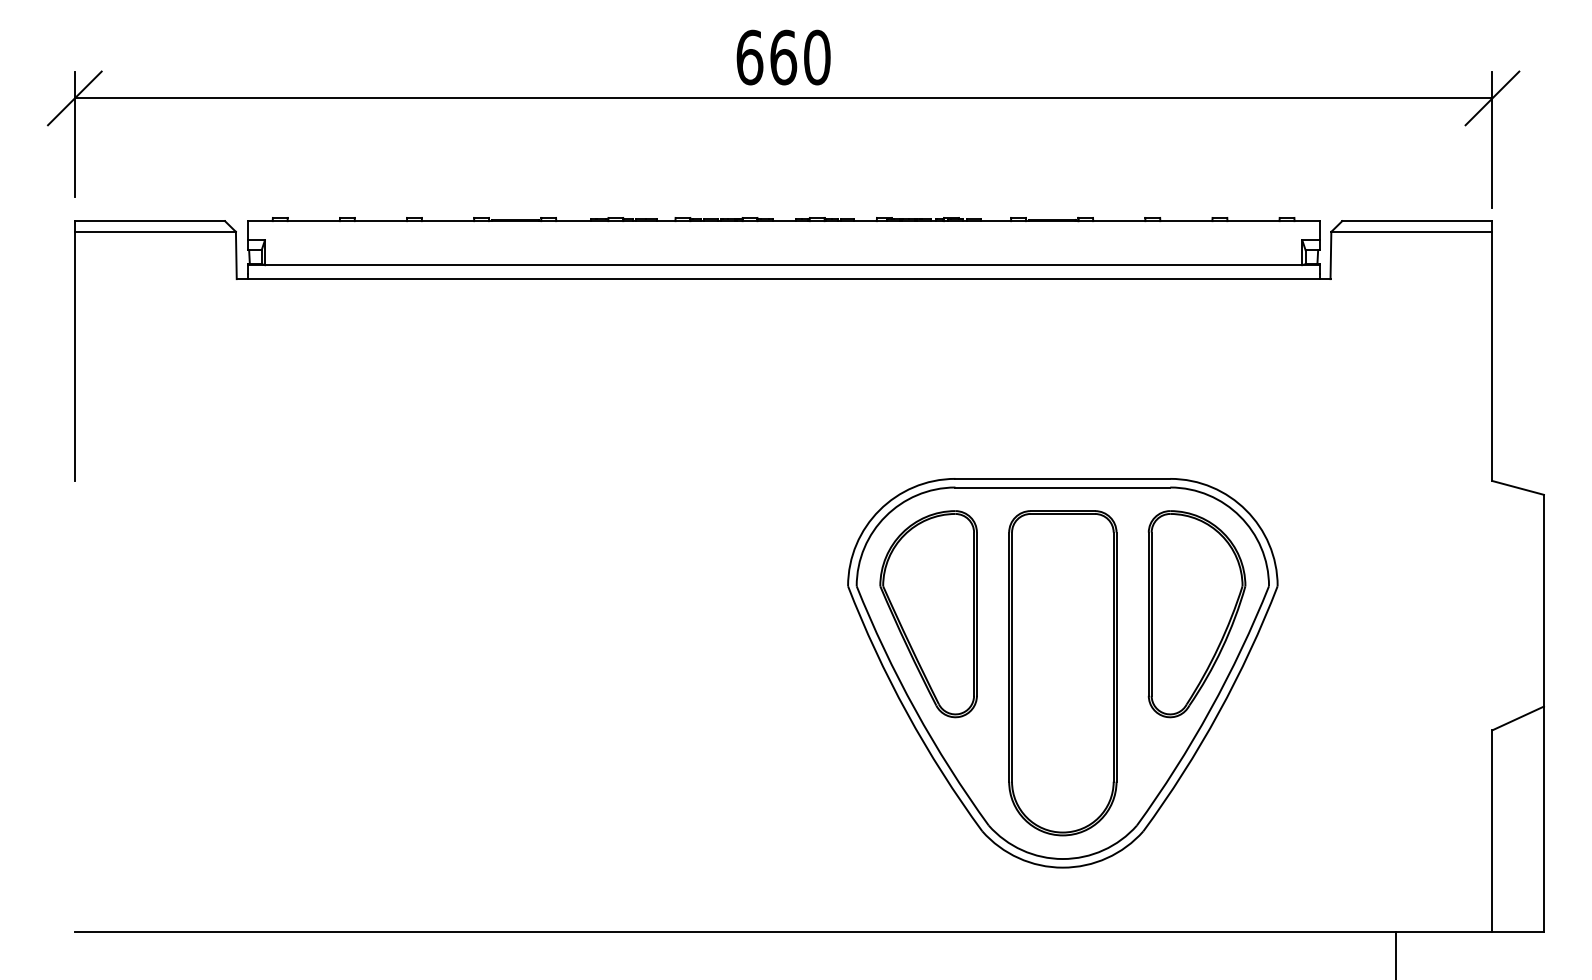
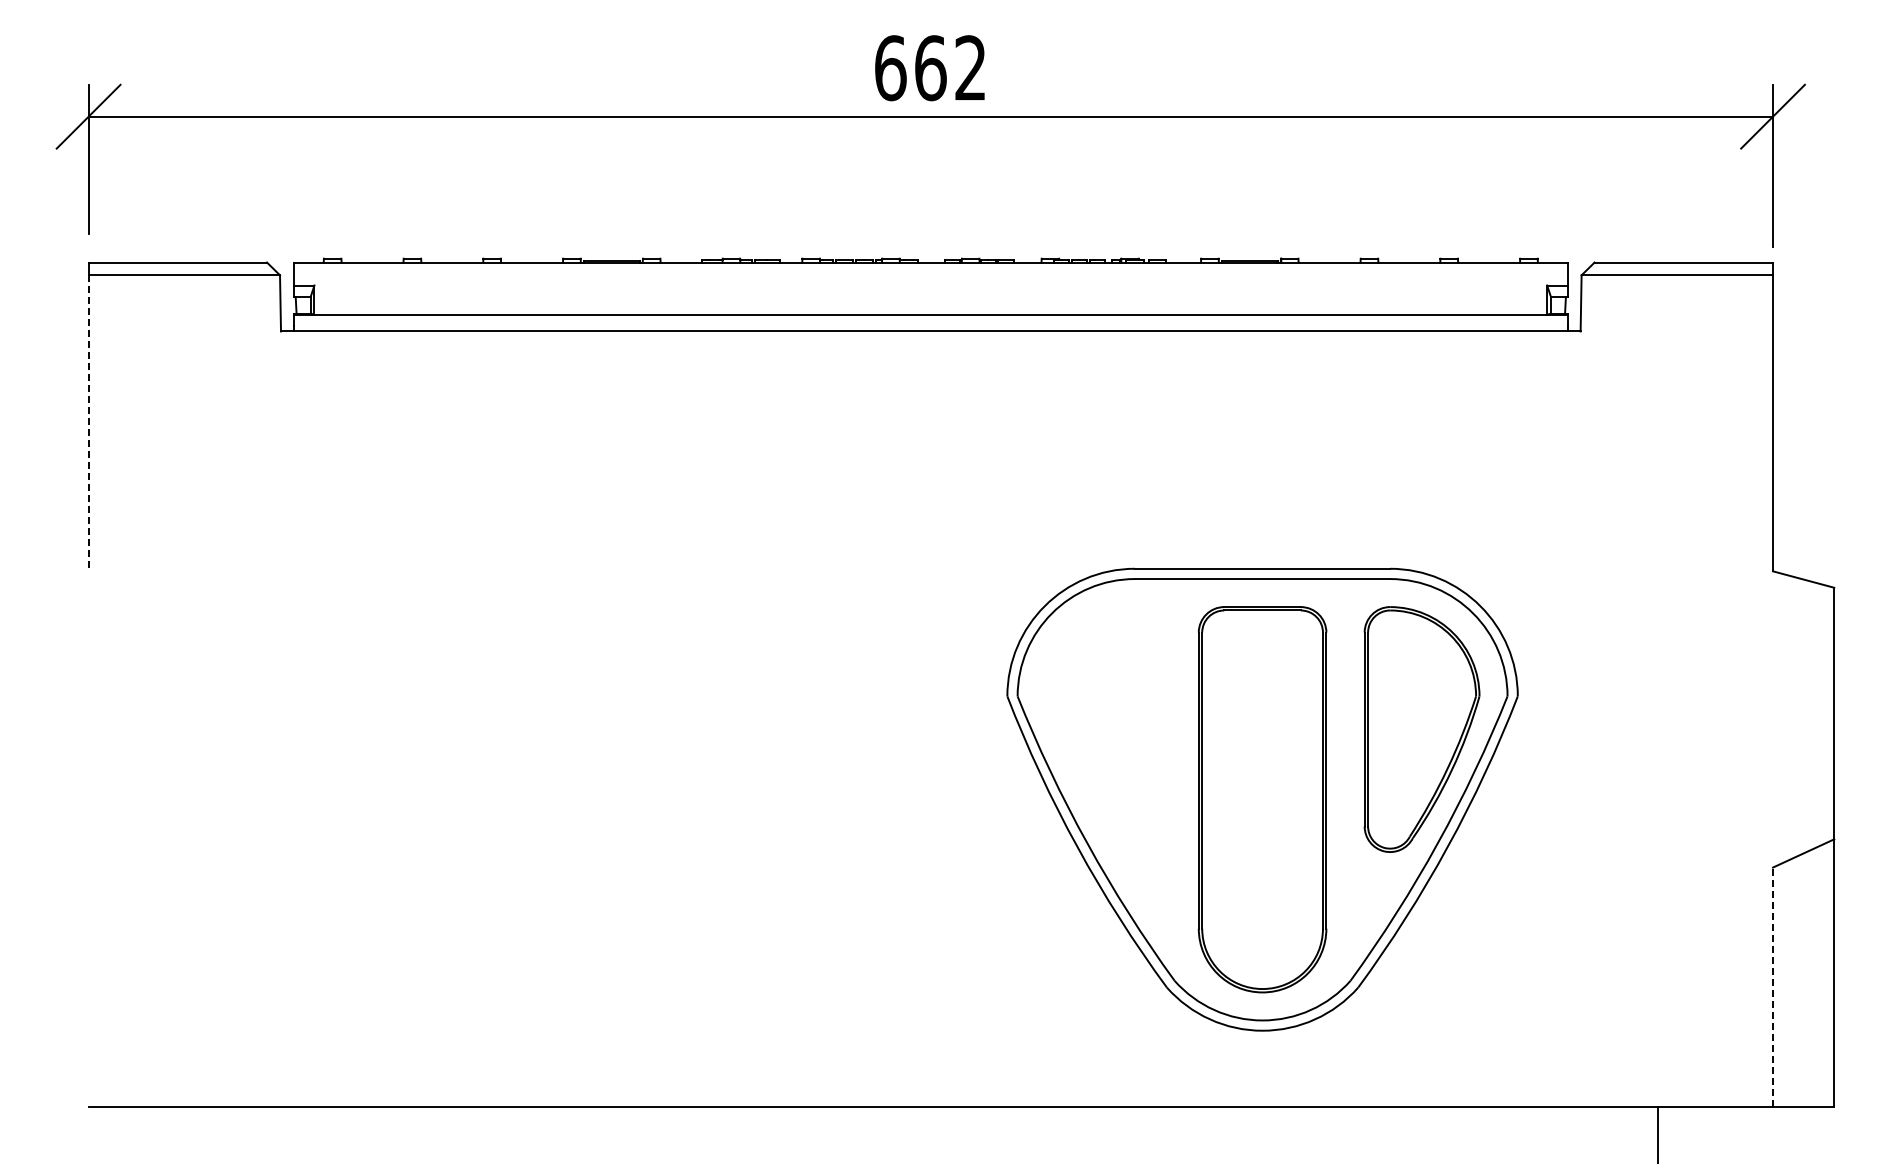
text: (817, 57) -> (970, 68), 660 -> 662
line: (74, 356) -> (88, 423), solid -> dashed
part: (928, 614) -> (1102, 729), removed
line: (1492, 831) -> (1773, 987), solid -> dashed

